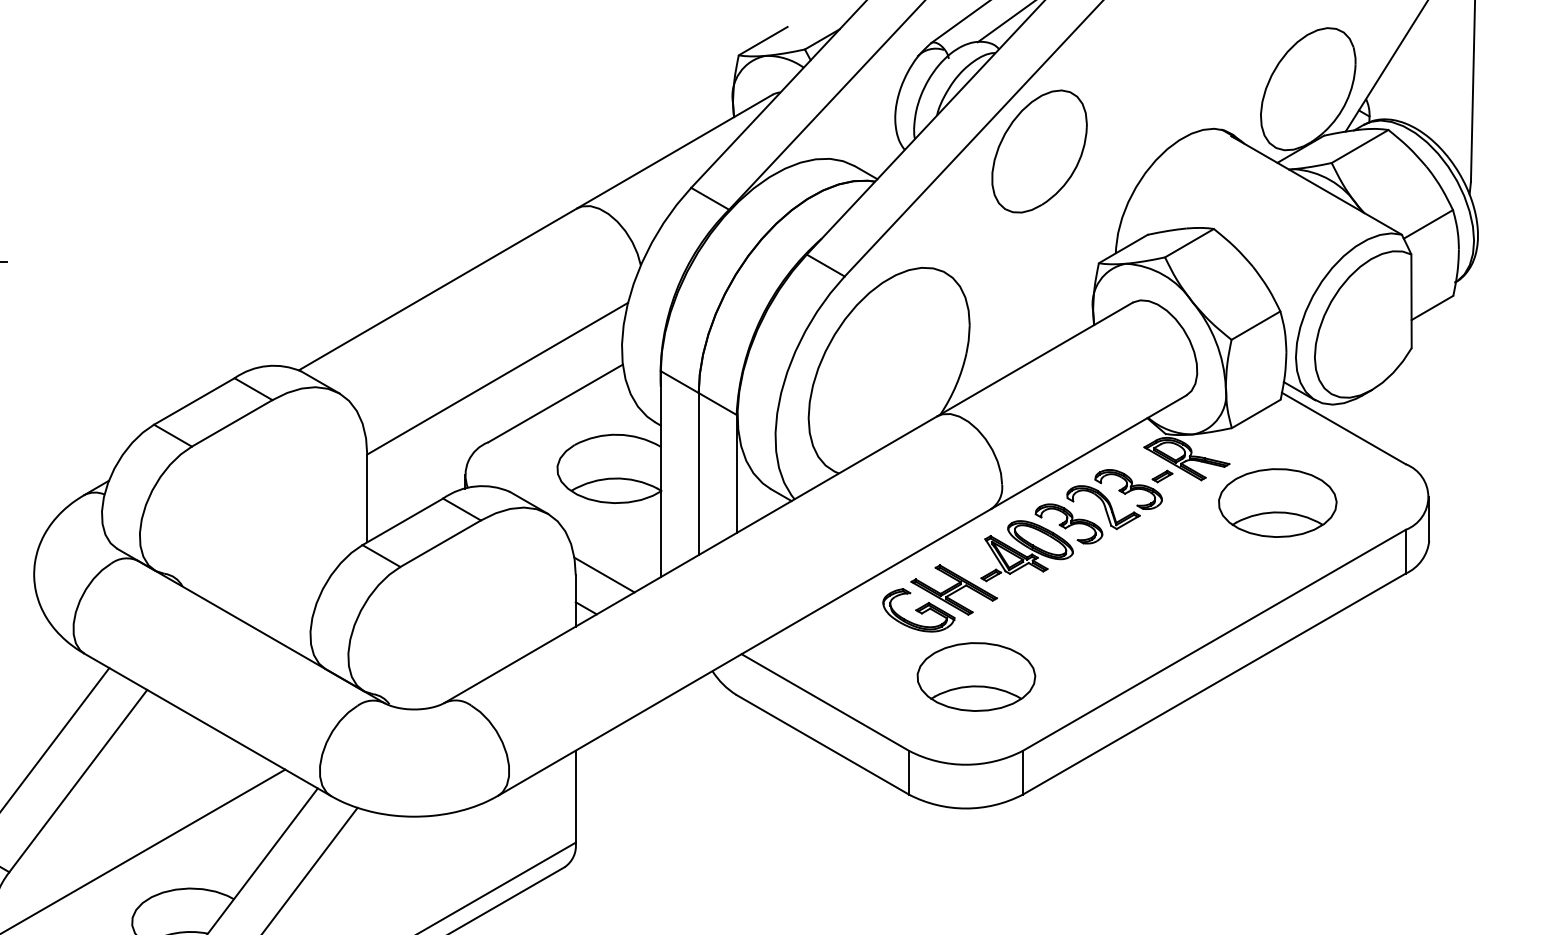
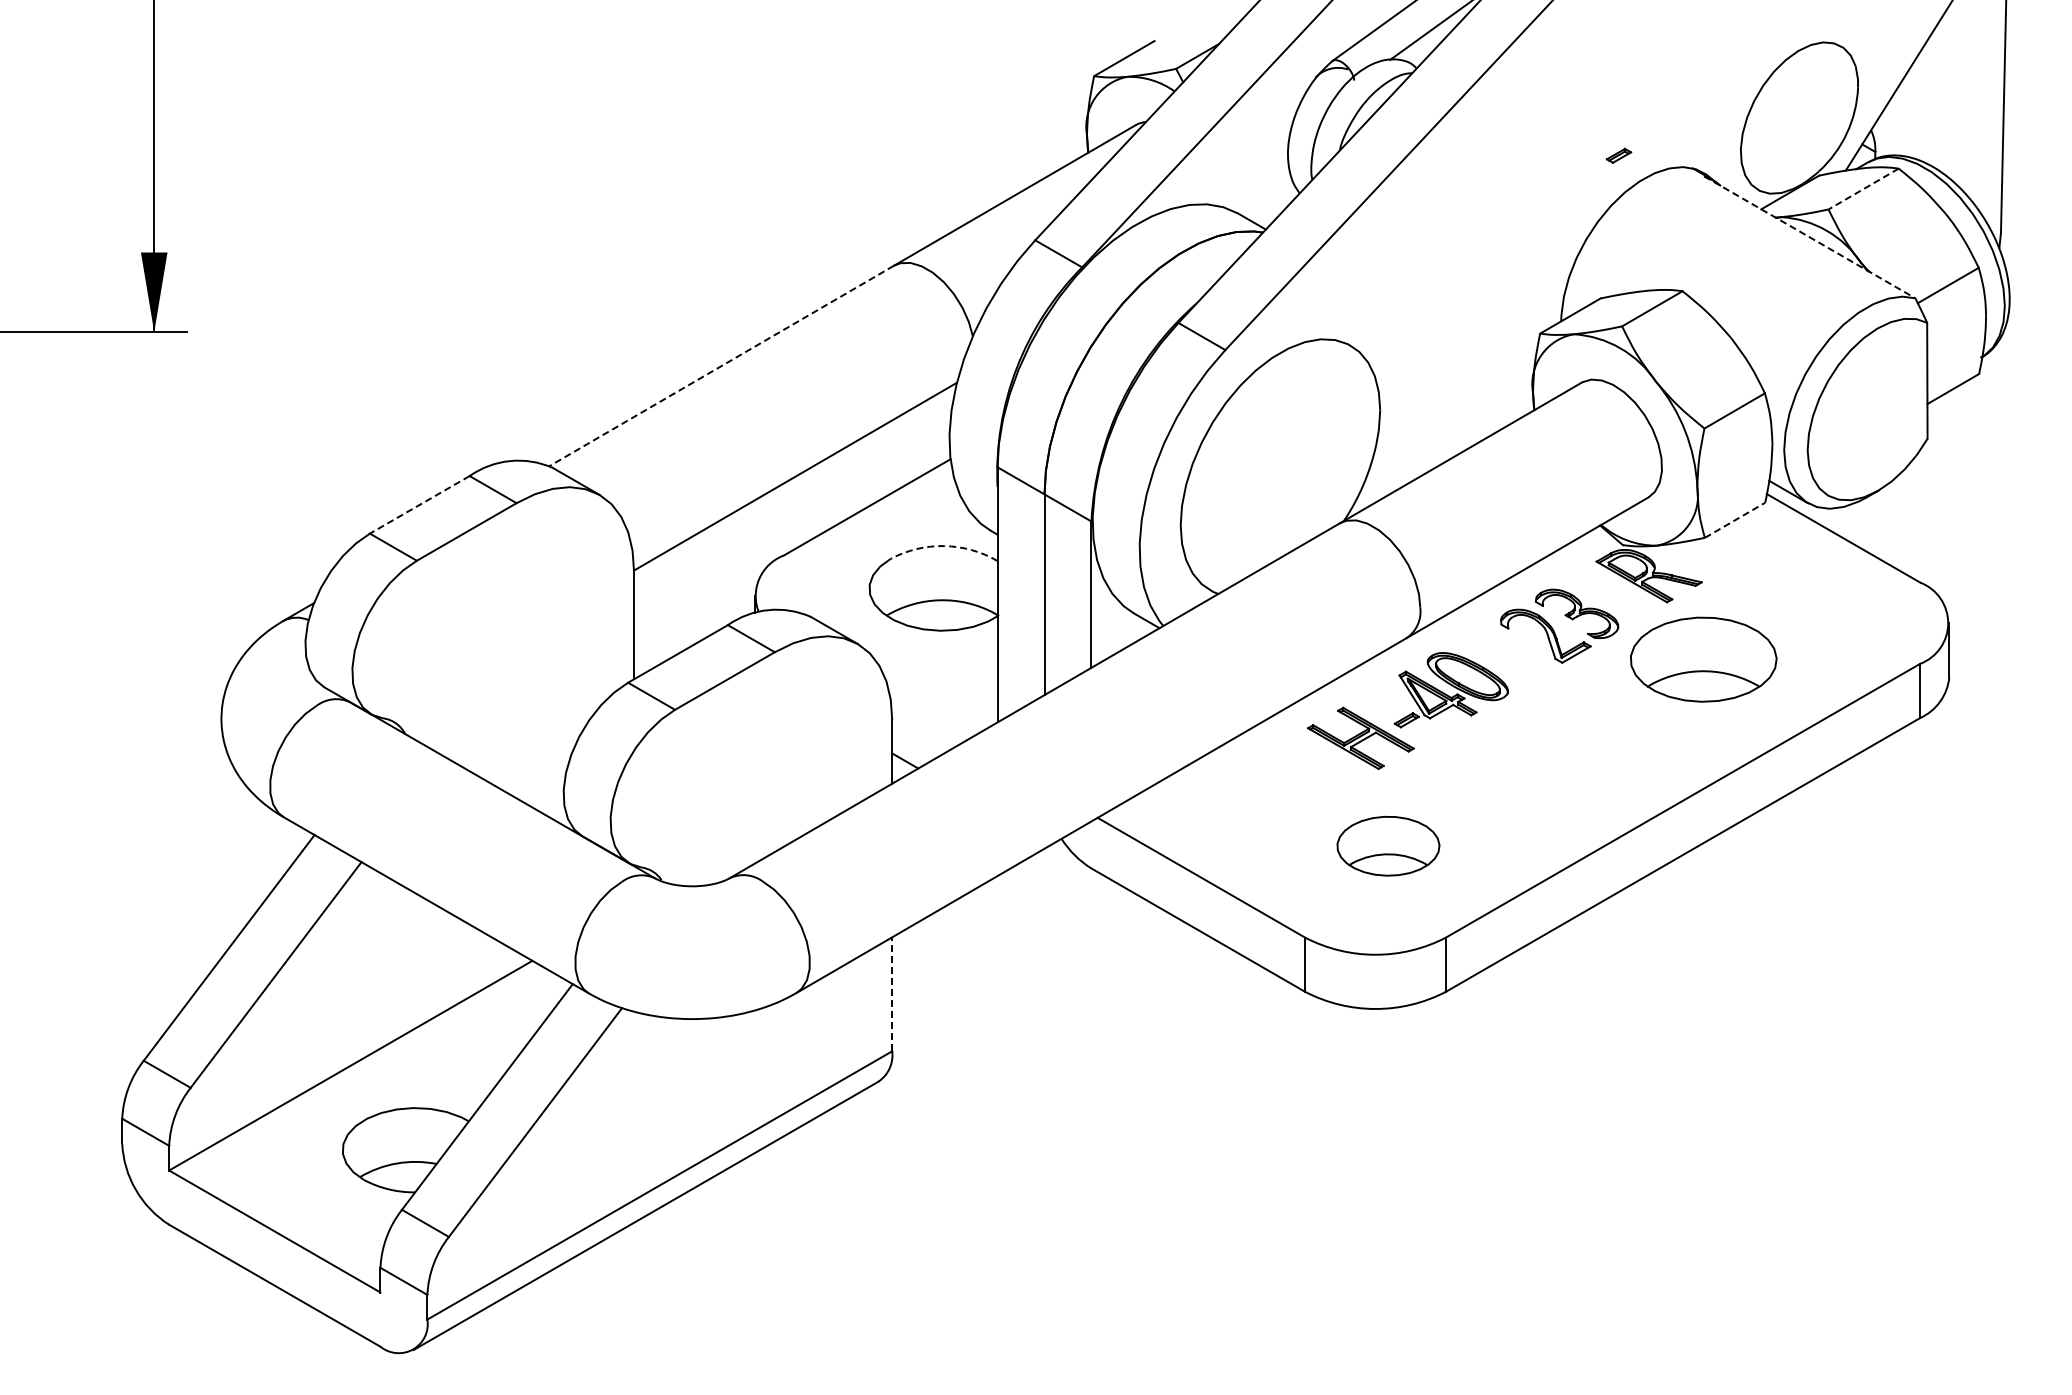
line: (1359, 146) -> (1863, 189), solid -> dashed
part: (1039, 150) -> (1466, 194), removed
line: (1316, 185) -> (1809, 237), solid -> dashed
line: (437, 289) -> (721, 366), solid -> dashed
line: (194, 401) -> (419, 504), solid -> dashed
line: (1256, 414) -> (1735, 520), solid -> dashed
arc: (617, 435) -> (944, 546), solid -> dashed
part: (1162, 476) -> (1618, 155), moved
part: (1277, 502) -> (1703, 659), moved
part: (1069, 523) -> (1503, 656), removed
line: (604, 574) -> (927, 719), removed
part: (919, 610) -> (1317, 763), removed
part: (976, 677) -> (1388, 846), size x0.7
line: (575, 796) -> (892, 994), solid -> dashed

